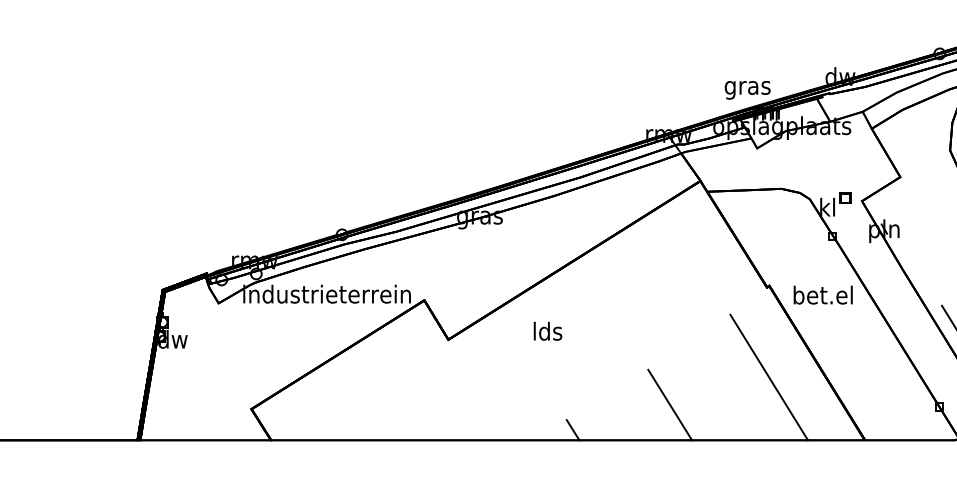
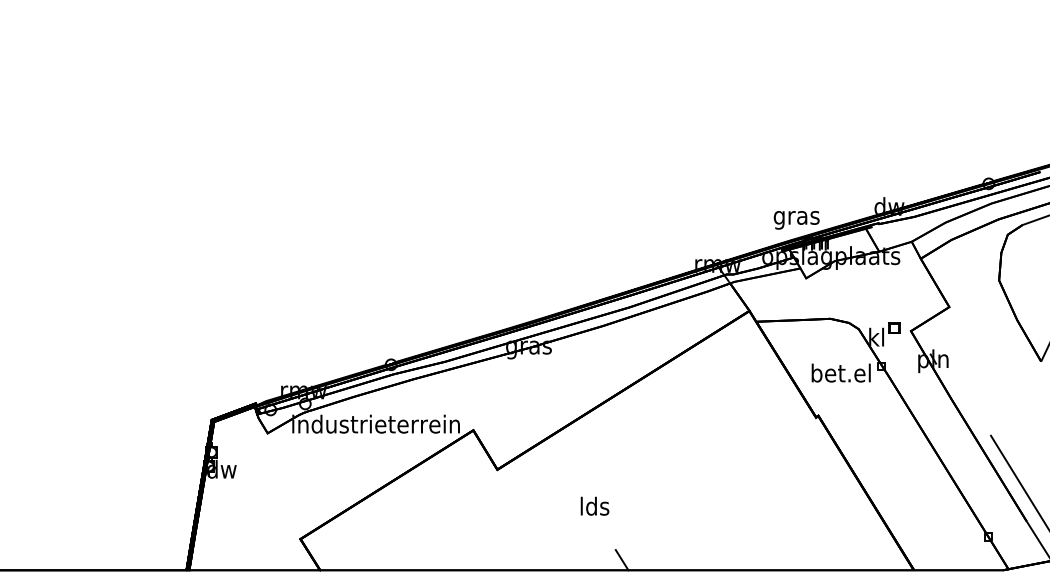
text: (822, 294) -> (840, 372), moved
text: (547, 330) -> (594, 505), moved
line: (769, 377) -> (818, 507), removed
line: (670, 404) -> (719, 534), removed

